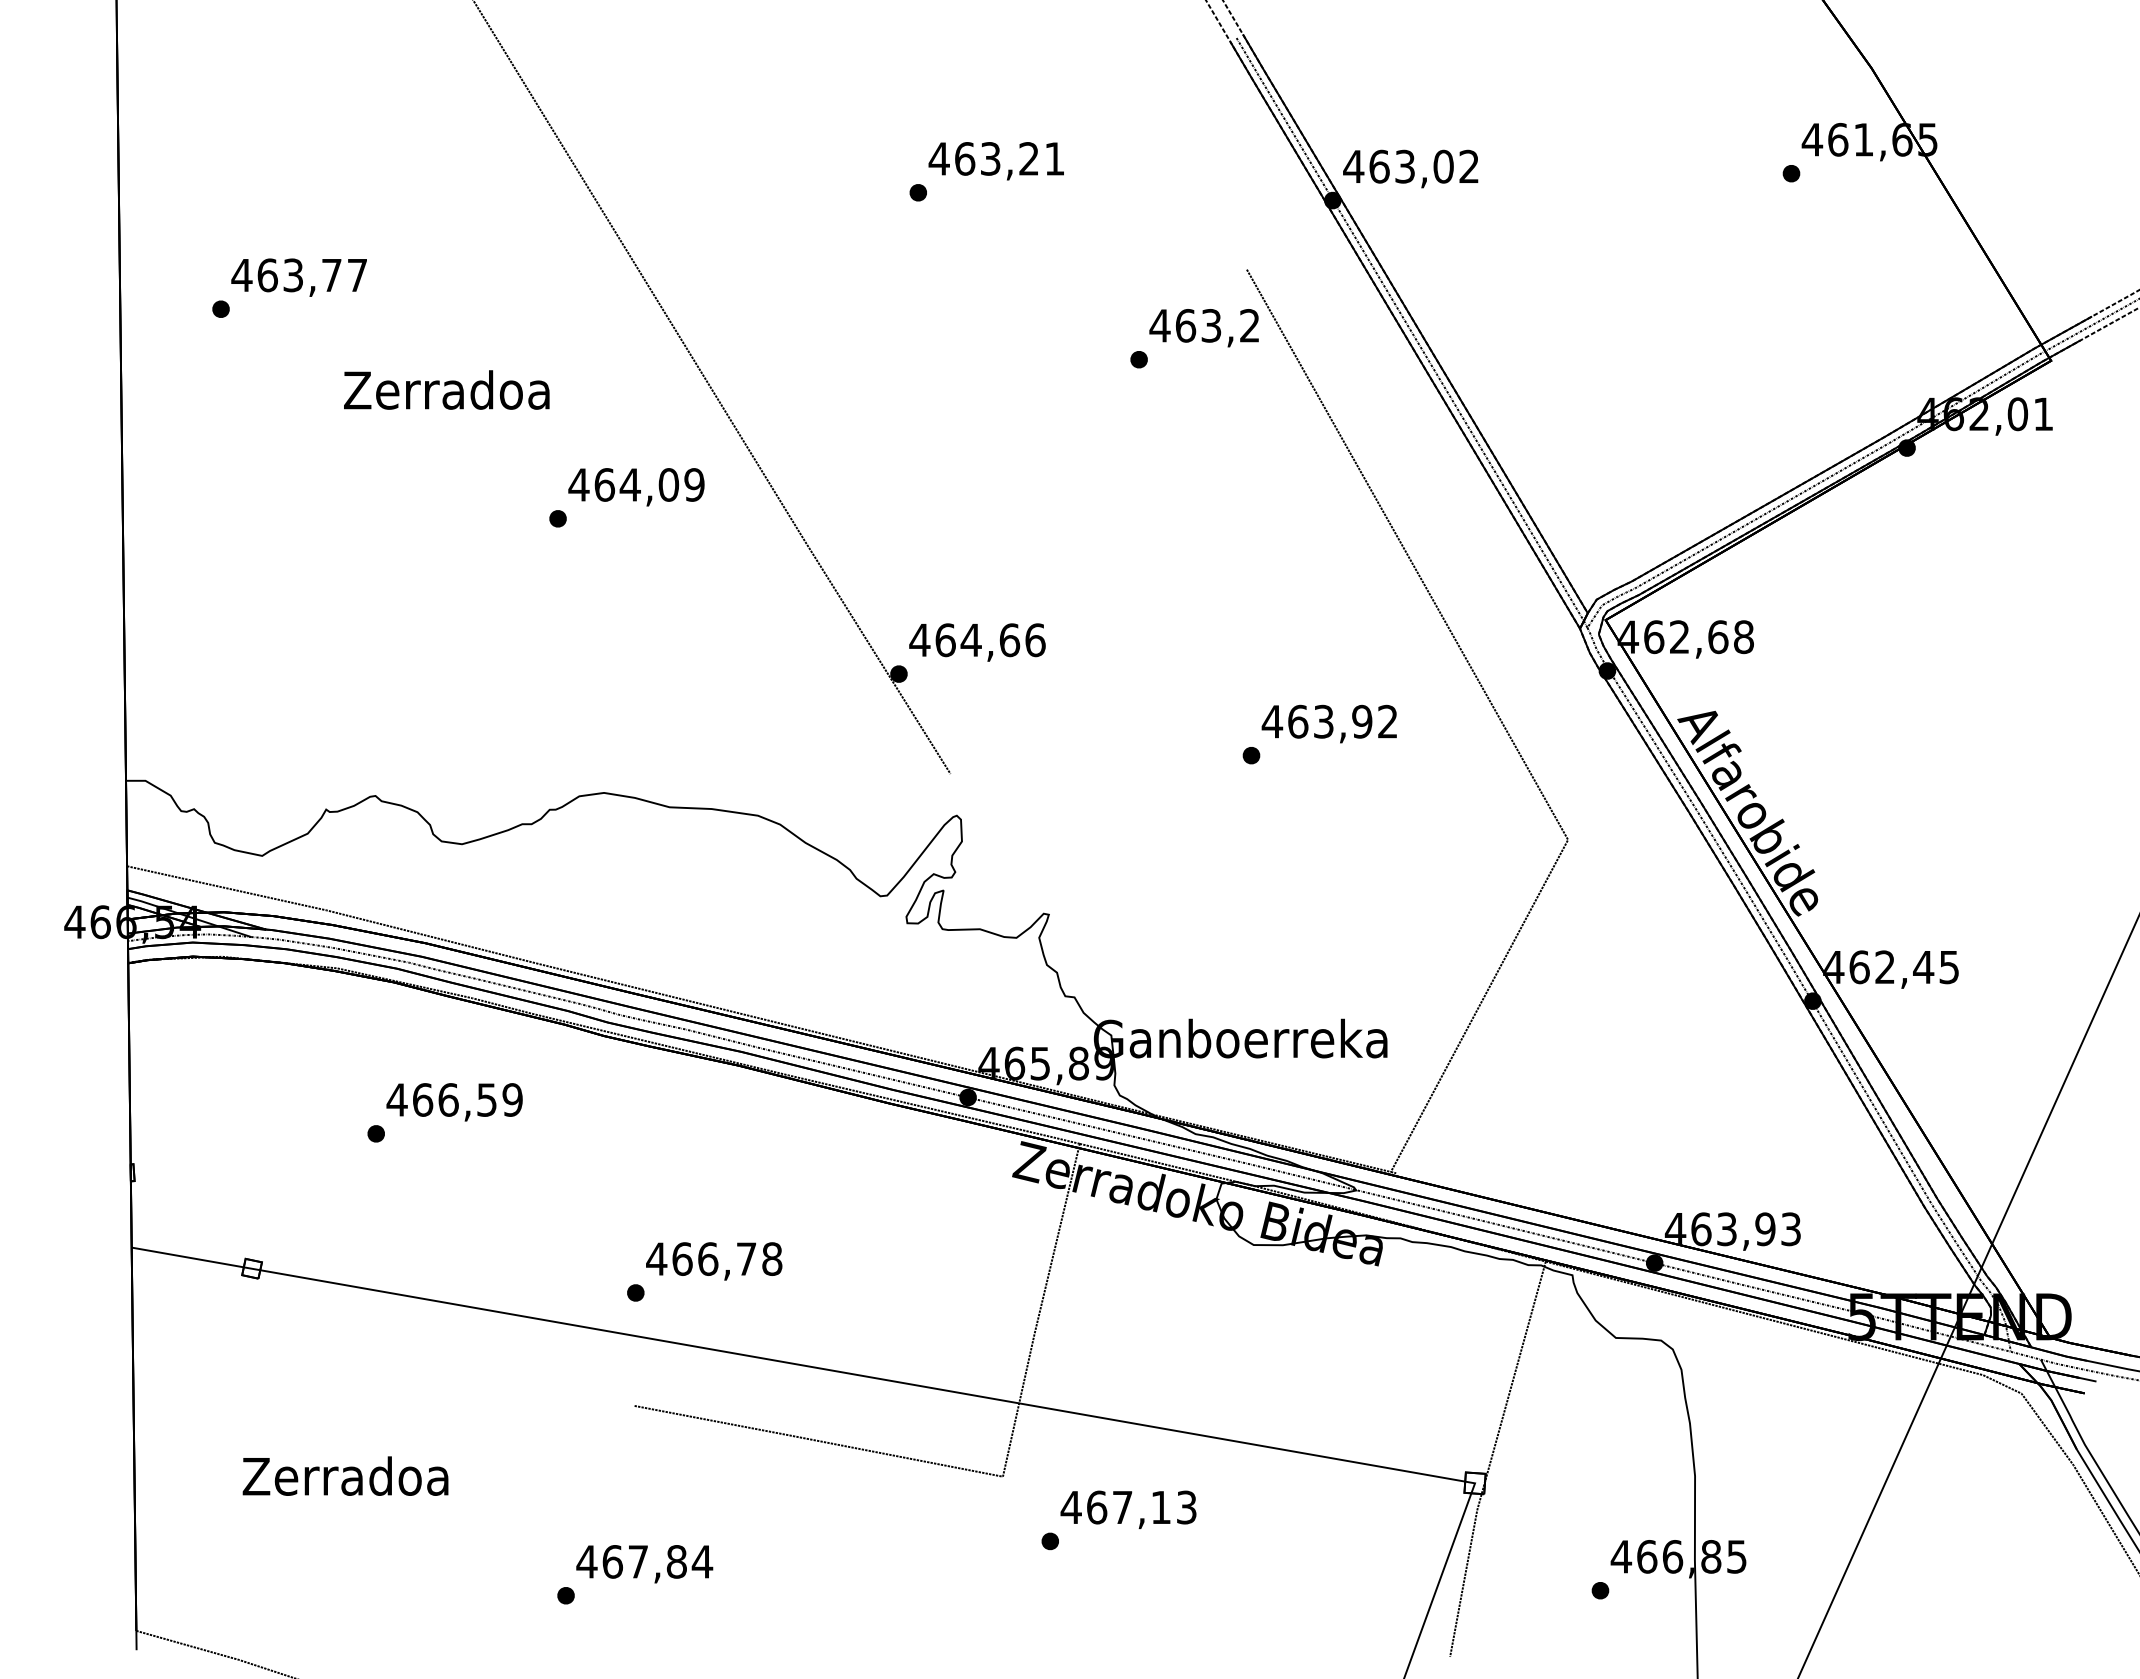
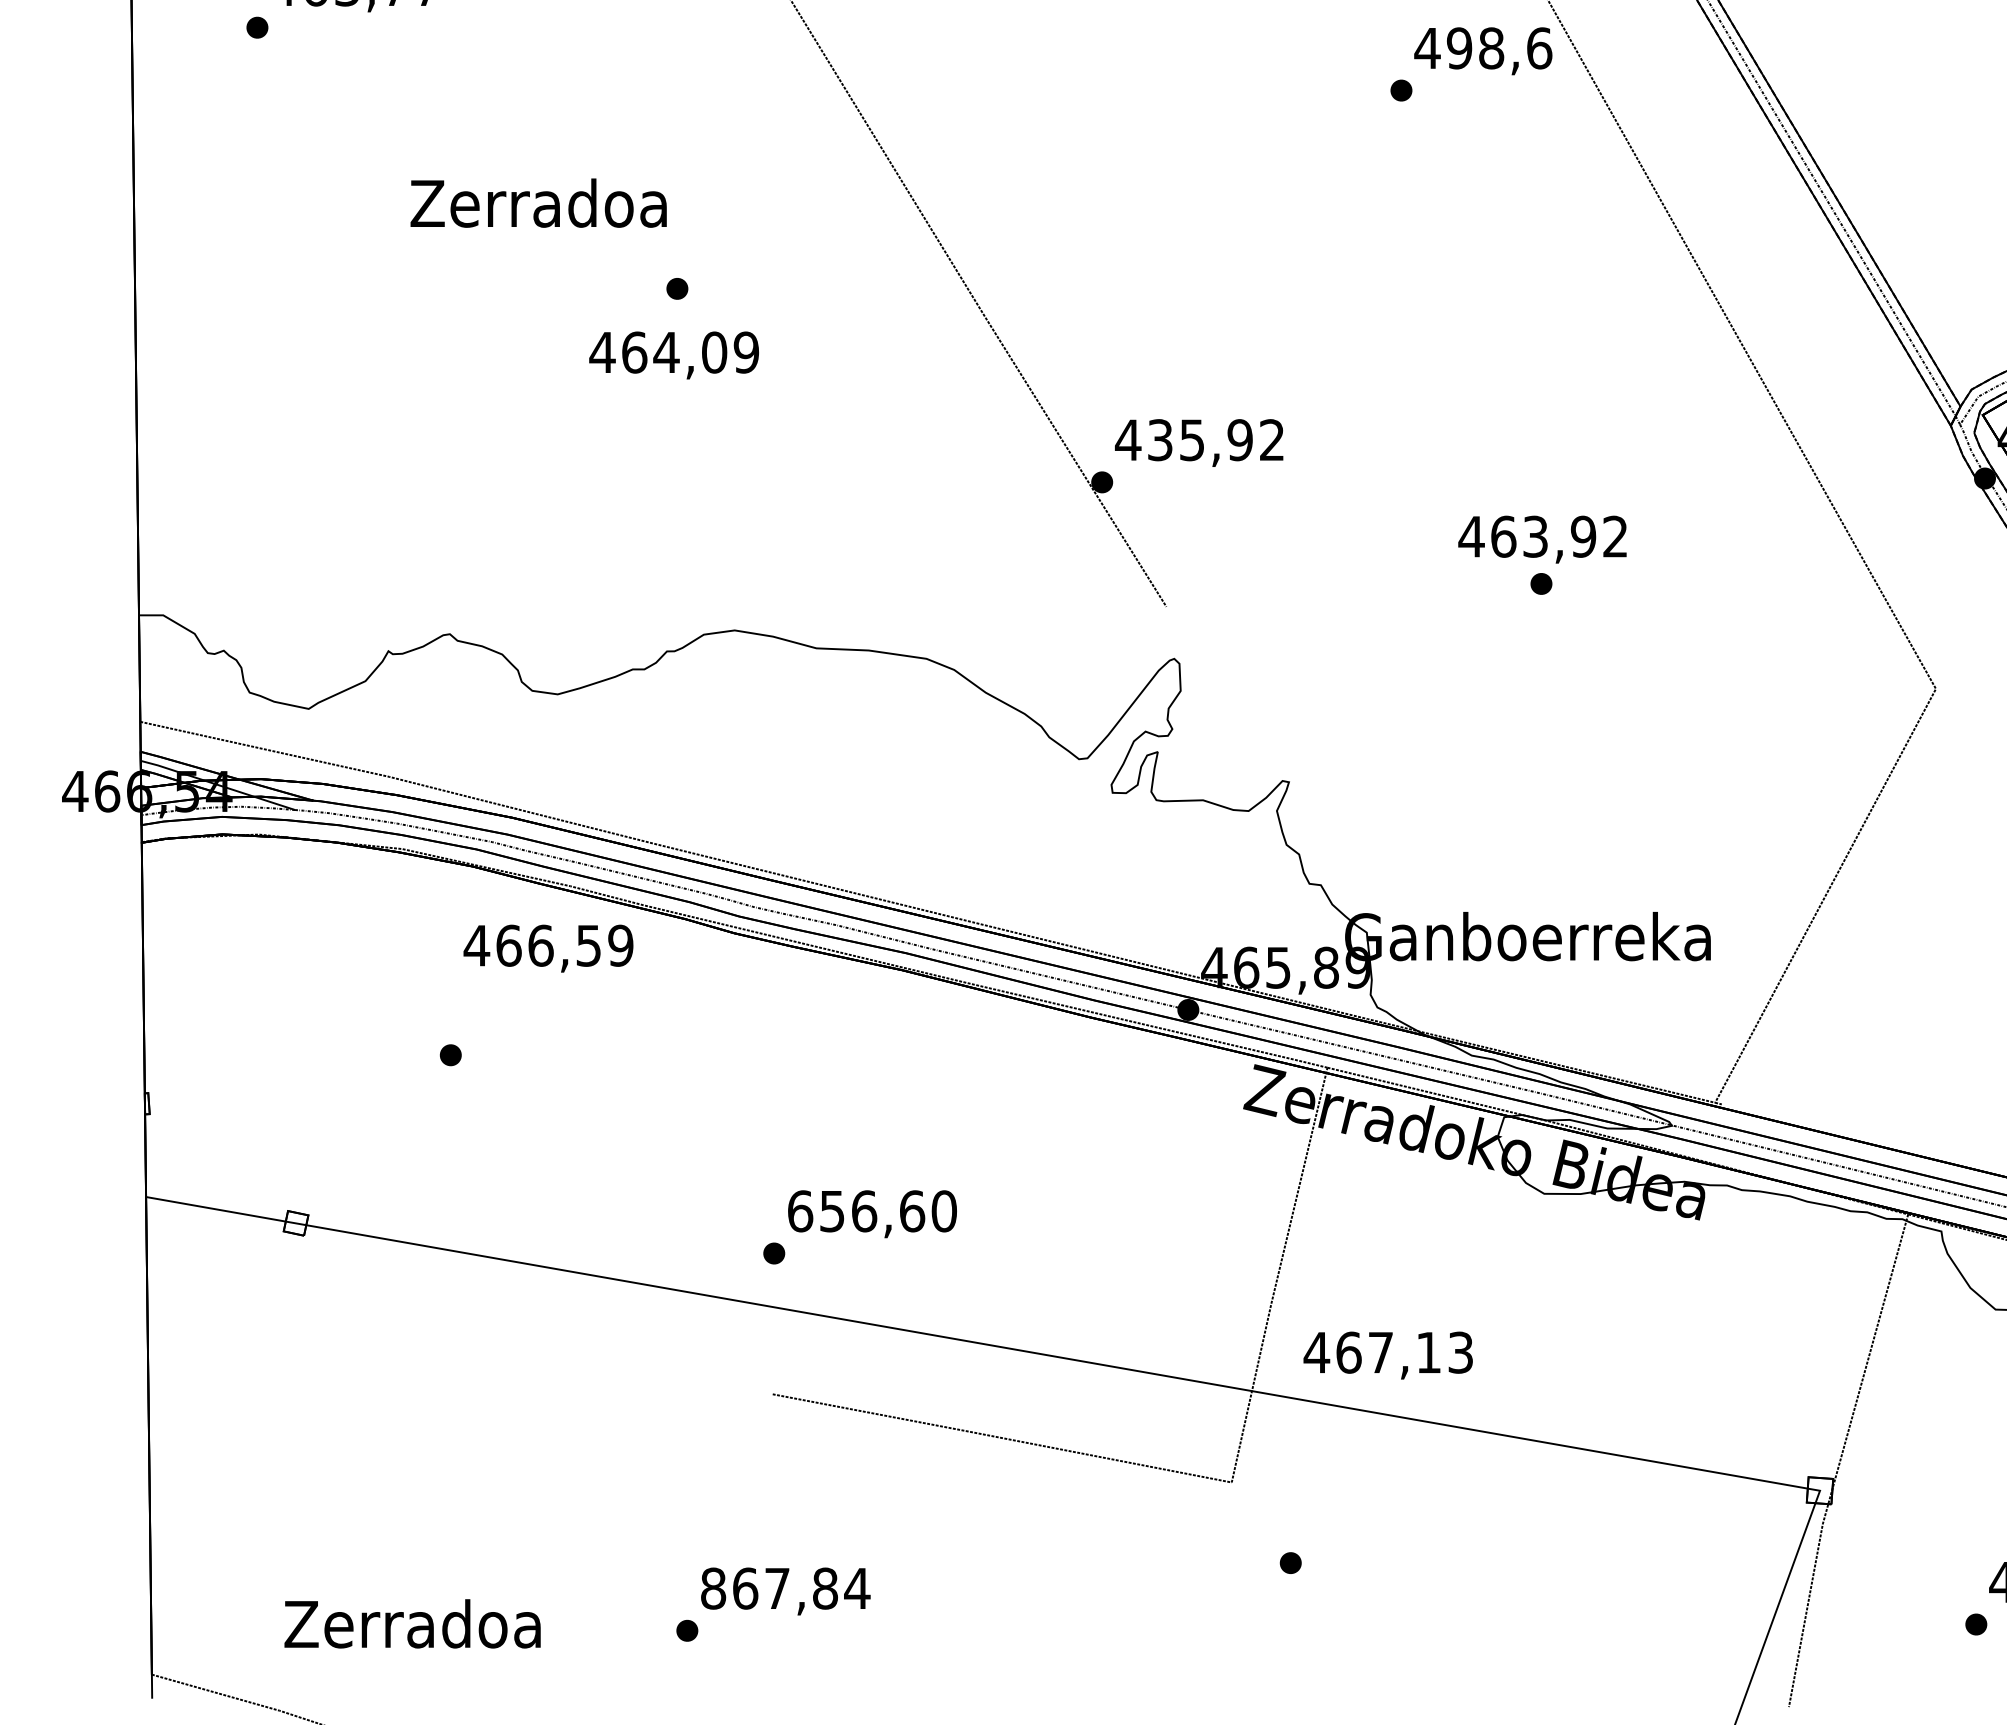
text: (1217, 325) -> (1499, 47), 463,2 -> 498,6
text: (446, 389) -> (538, 202), moved
text: (636, 487) -> (674, 355), moved
text: (990, 640) -> (1216, 440), 464,66 -> 435,92
text: (1328, 723) -> (1541, 538), moved
text: (454, 1102) -> (548, 948), moved
text: (714, 1258) -> (872, 1210), 466,78 -> 656,60
text: (345, 1475) -> (412, 1623), moved
text: (1128, 1509) -> (1388, 1355), moved
text: (586, 1561) -> (712, 1588), 467,84 -> 867,84

